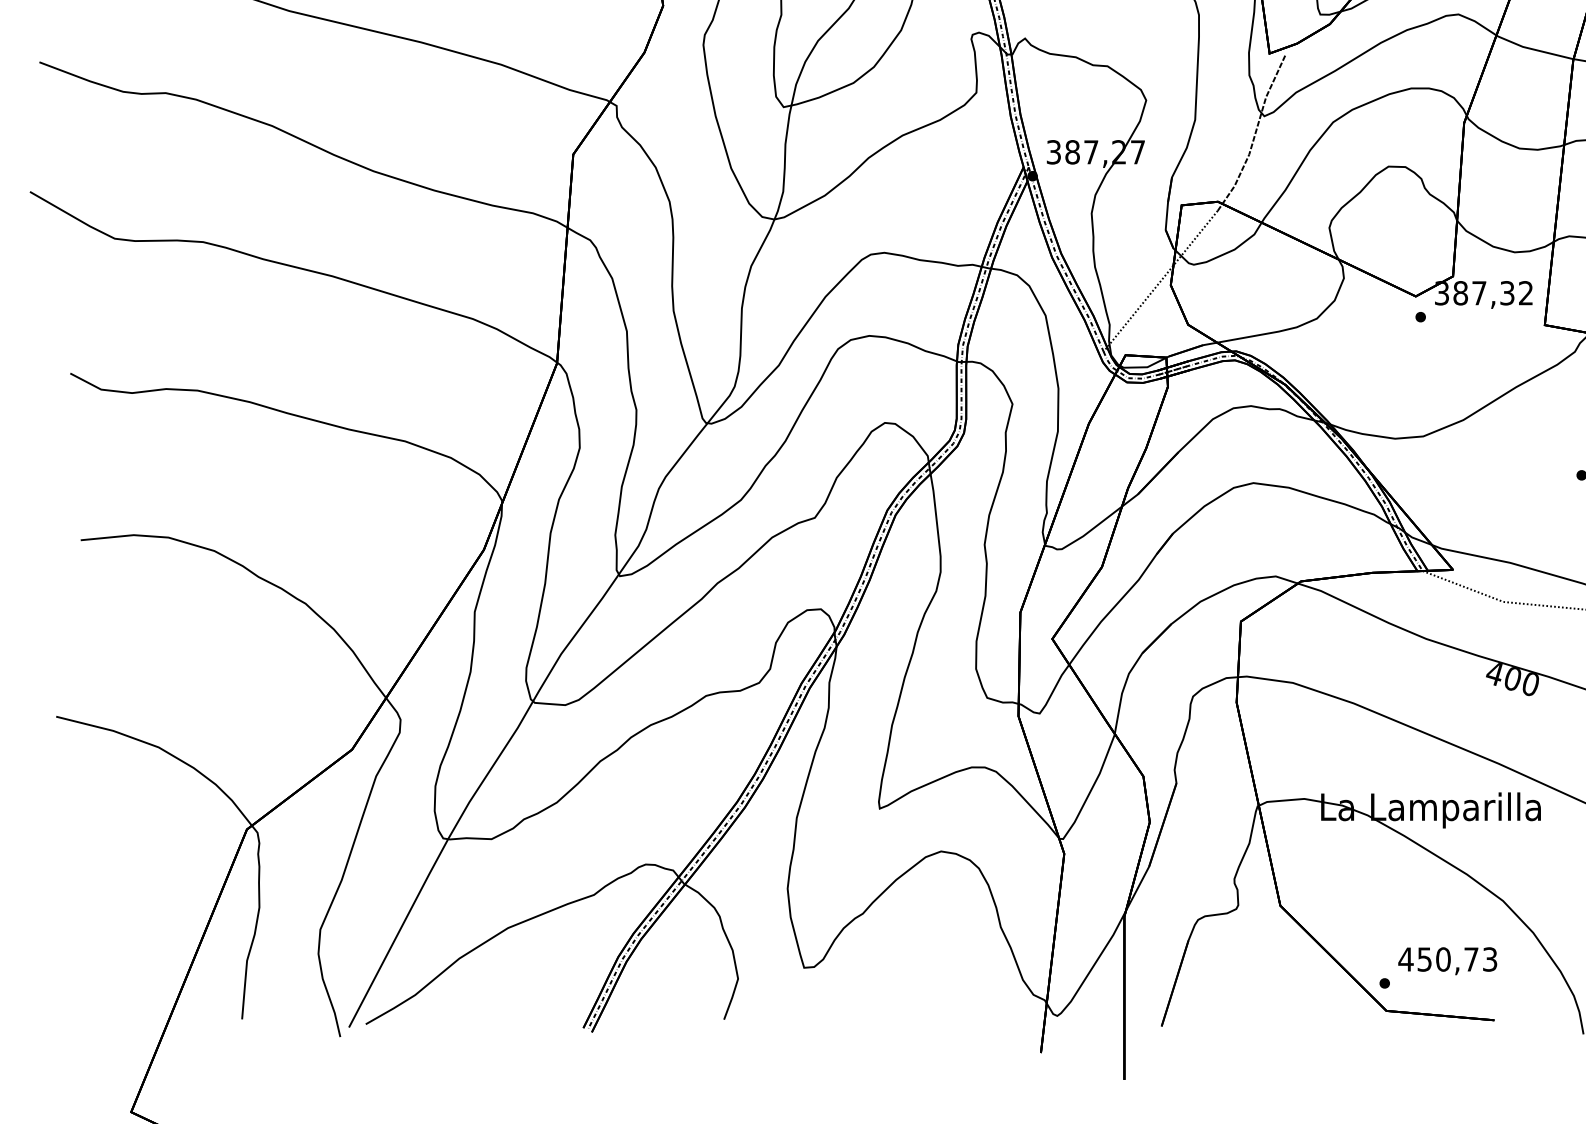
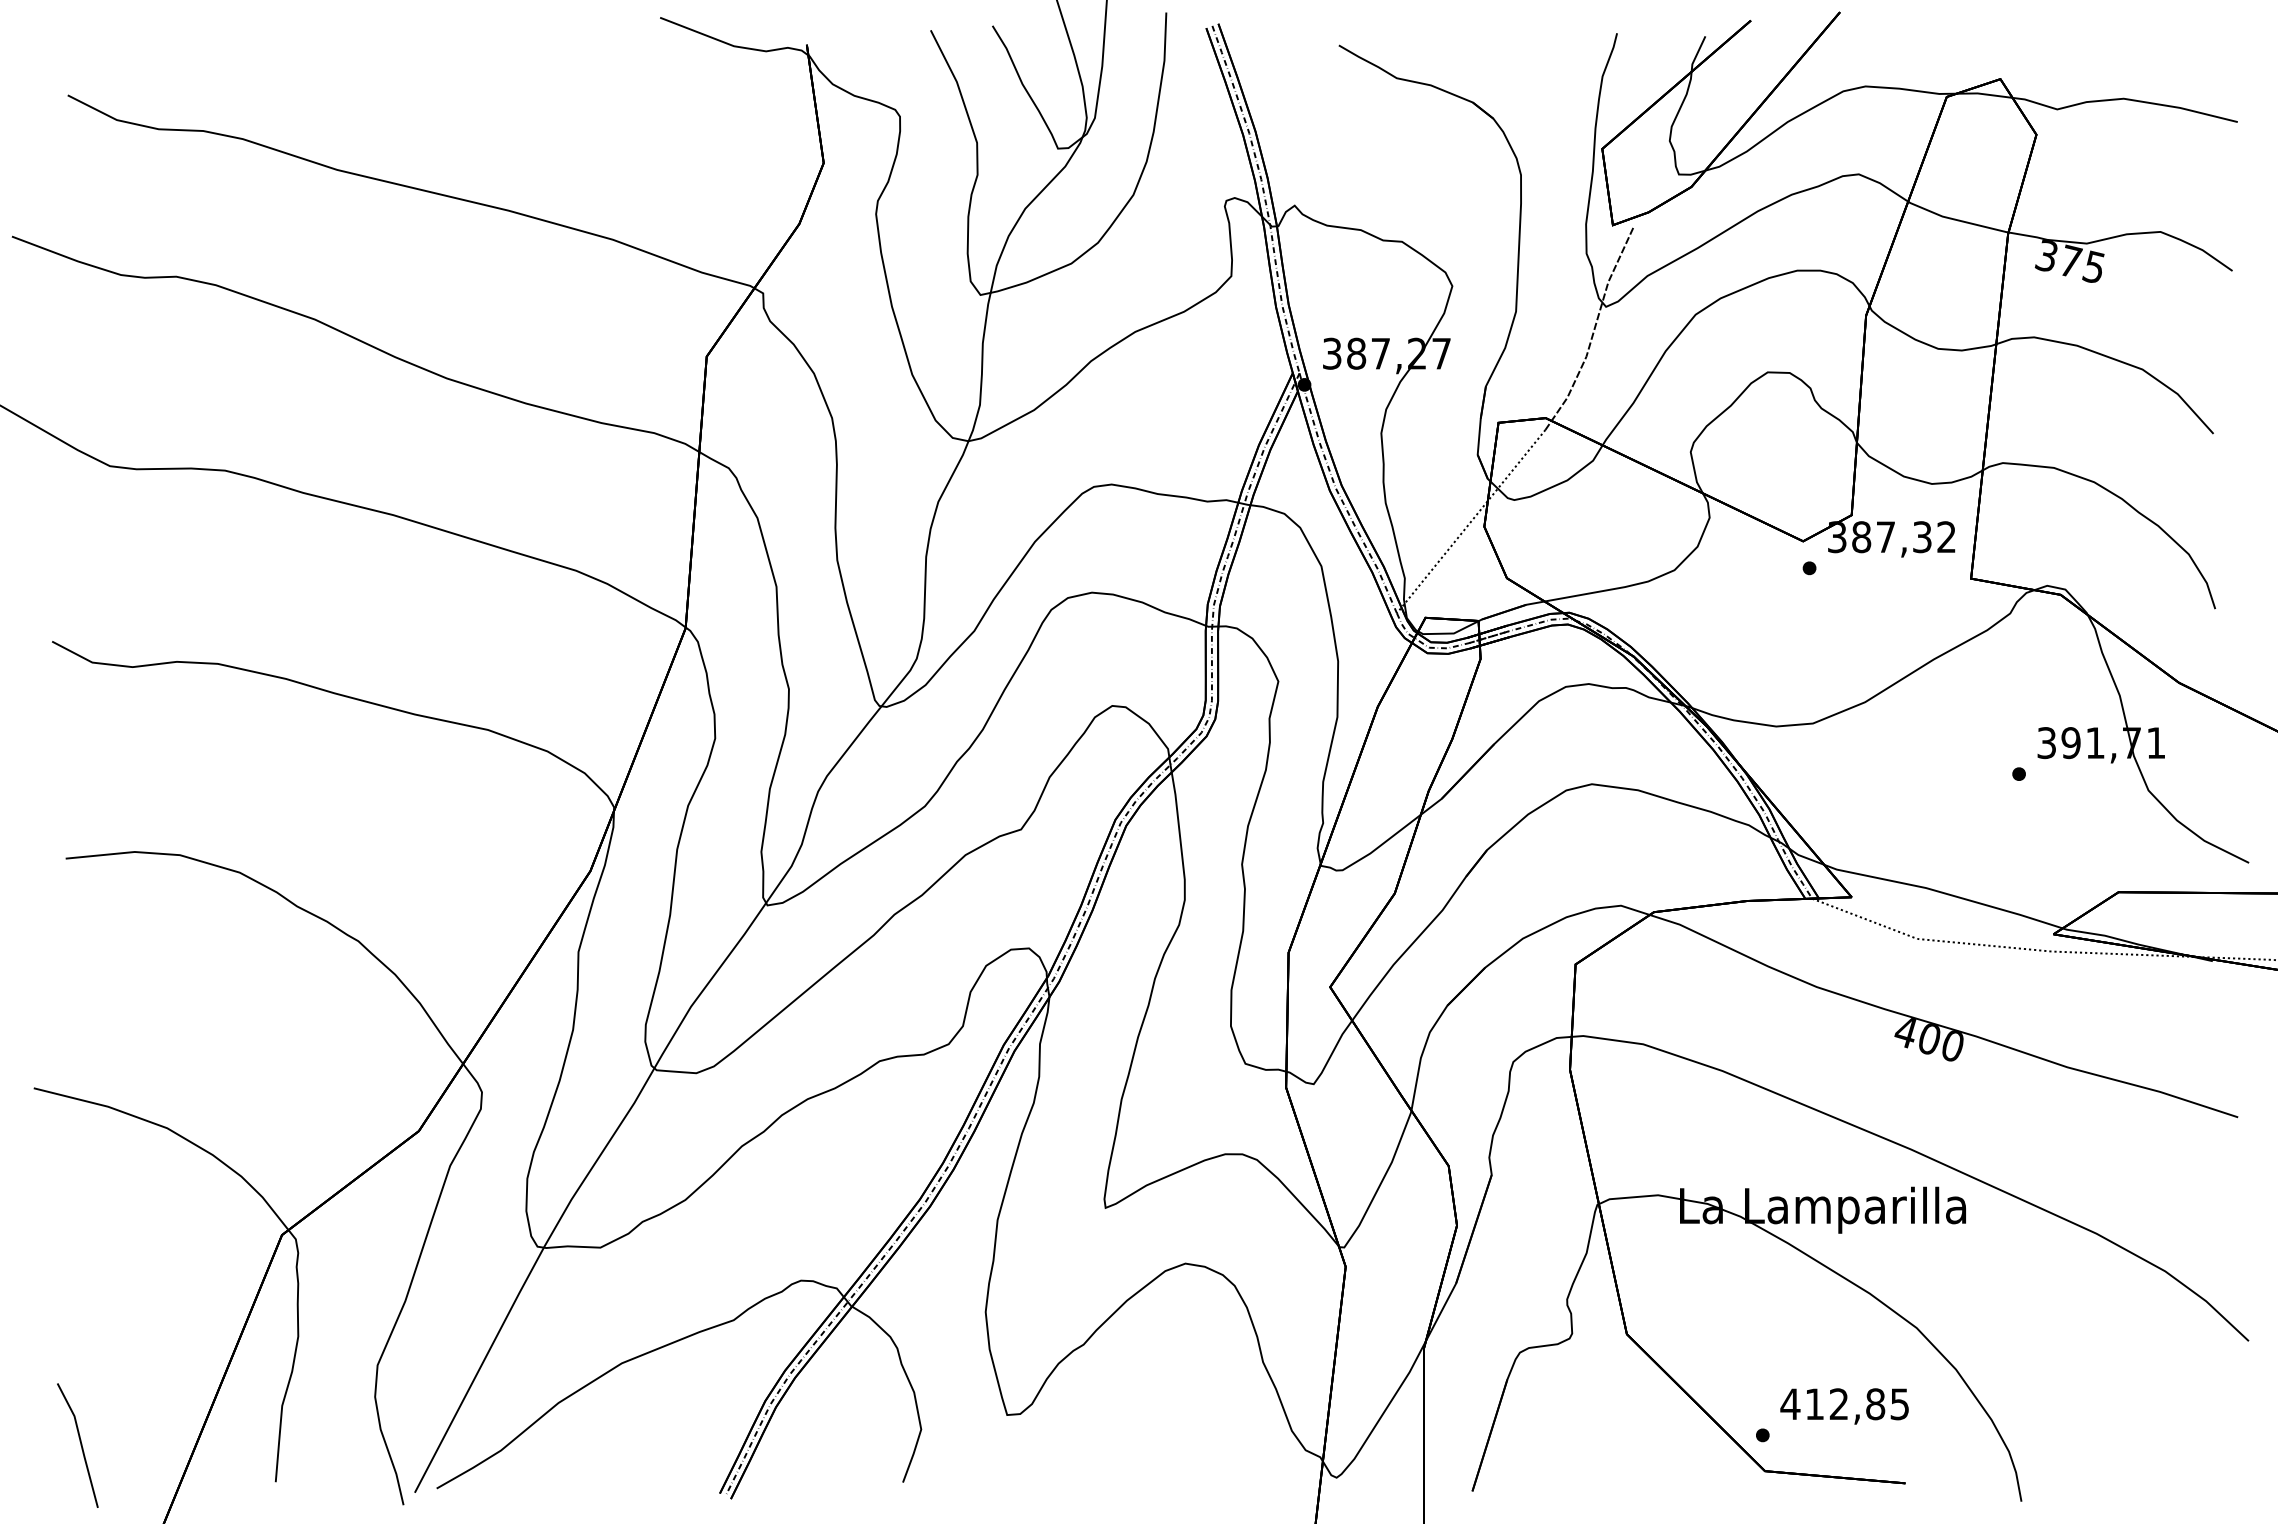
text: (1457, 959) -> (1857, 1404), 450,73 -> 412,85
line: (92, 991) -> (80, 1445), added

